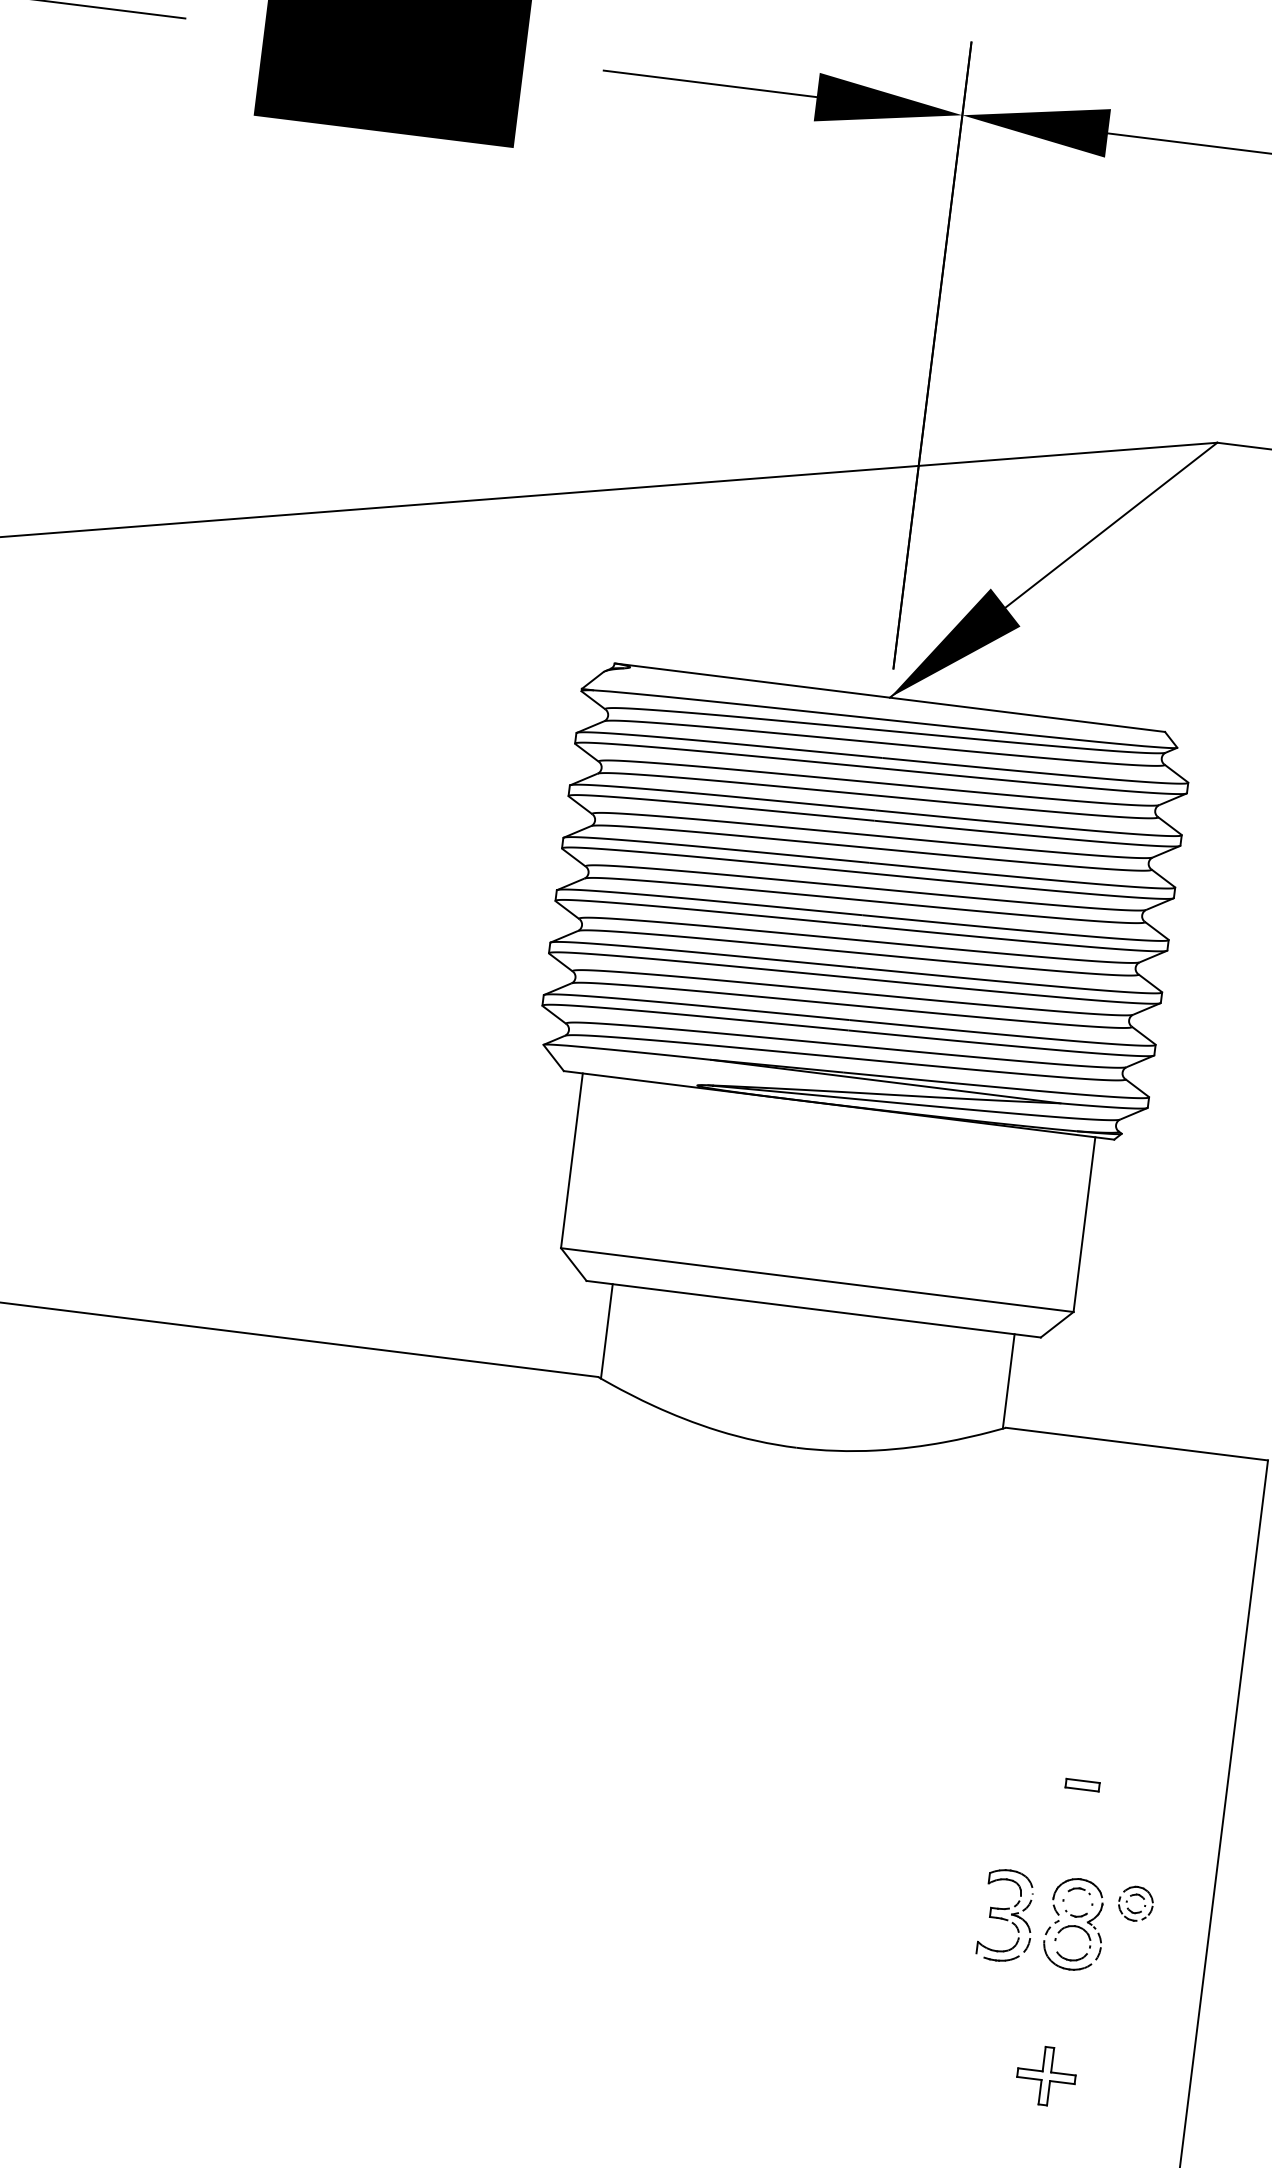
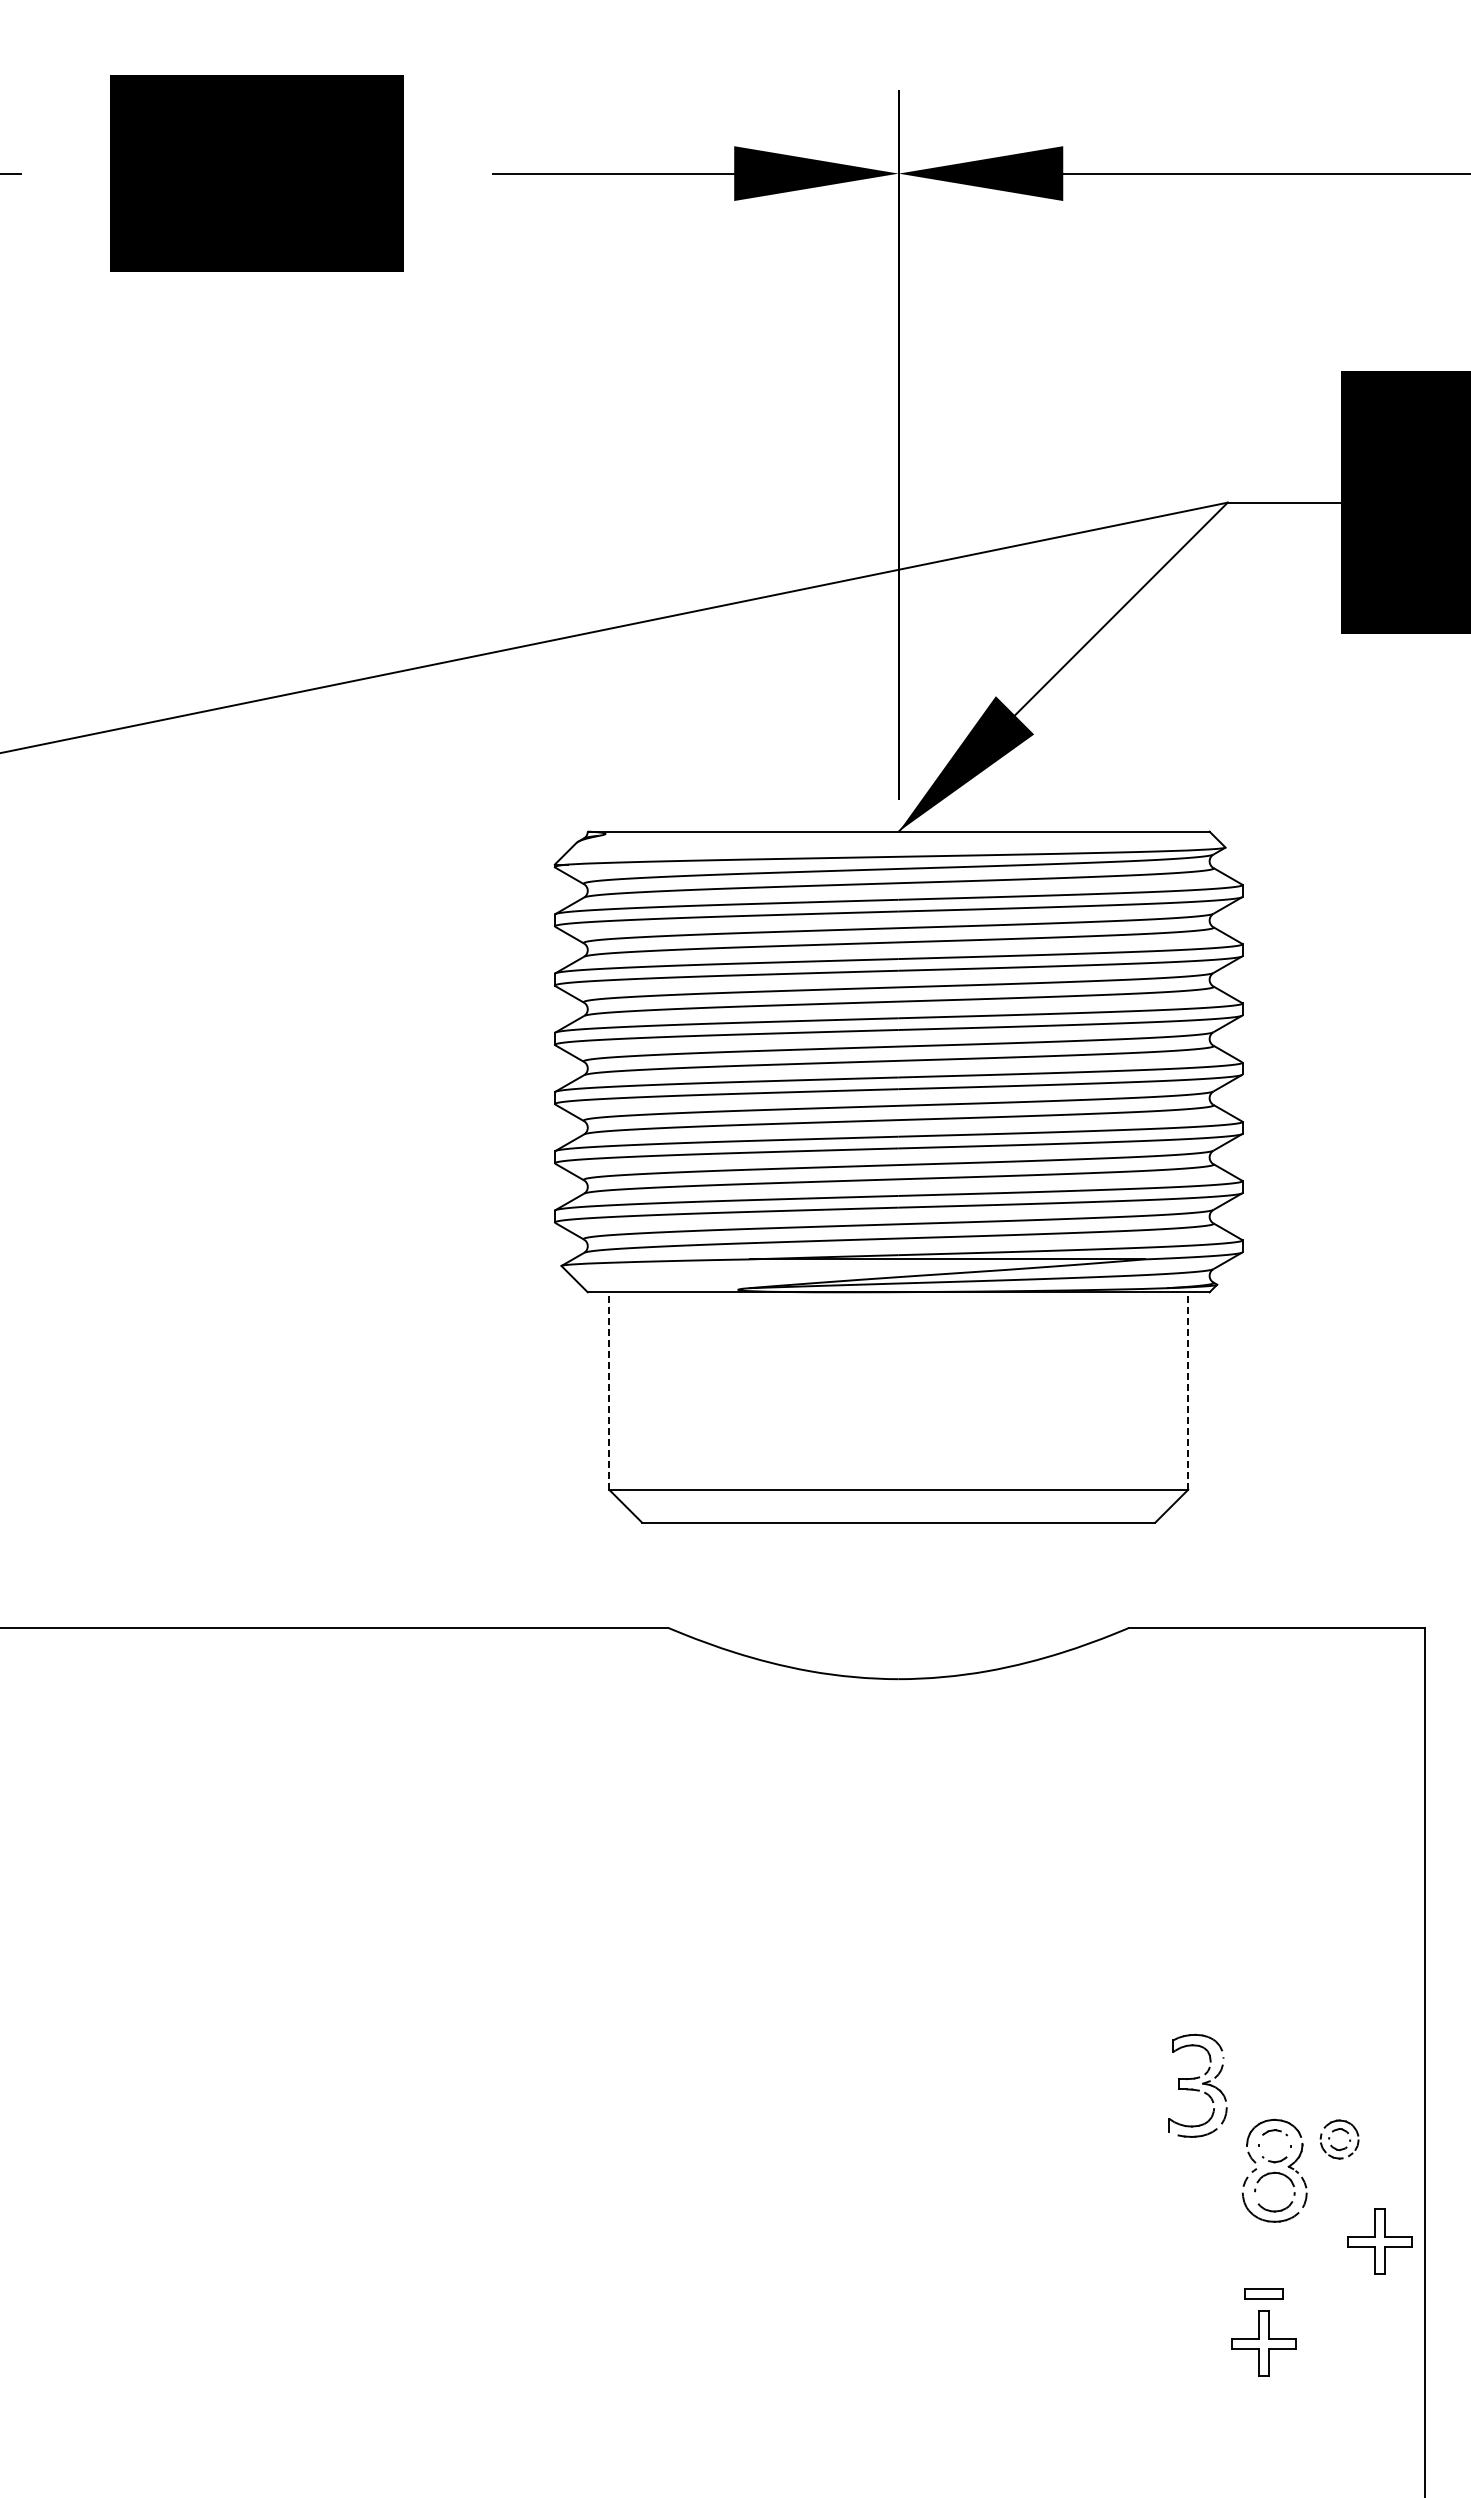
line: (572, 1161) -> (609, 1391), solid -> dashed
line: (1084, 1225) -> (1188, 1391), solid -> dashed
line: (606, 1330) -> (671, 1575), removed
line: (1008, 1381) -> (1125, 1575), removed
part: (1082, 1784) -> (1263, 2293), moved
part: (1006, 1915) -> (1197, 2085), moved
part: (1159, 1998) -> (1379, 2241), added

